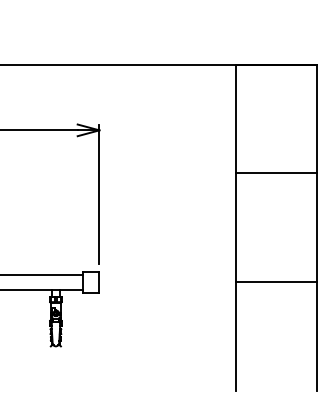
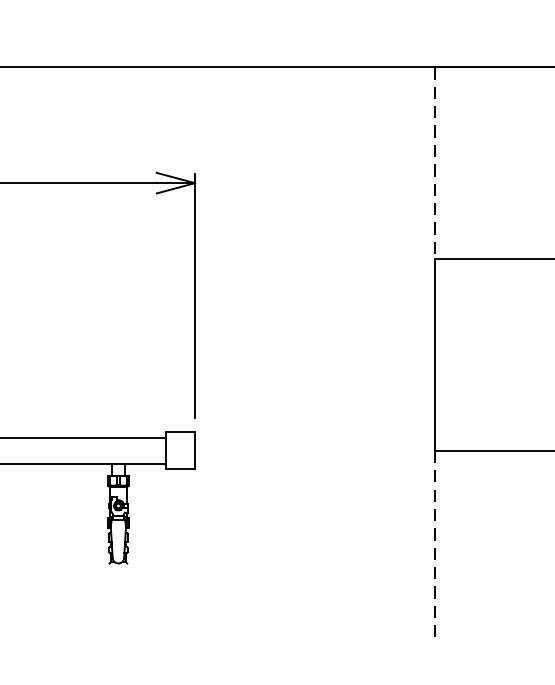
line: (235, 119) -> (434, 164), solid -> dashed
line: (235, 337) -> (434, 547), solid -> dashed

